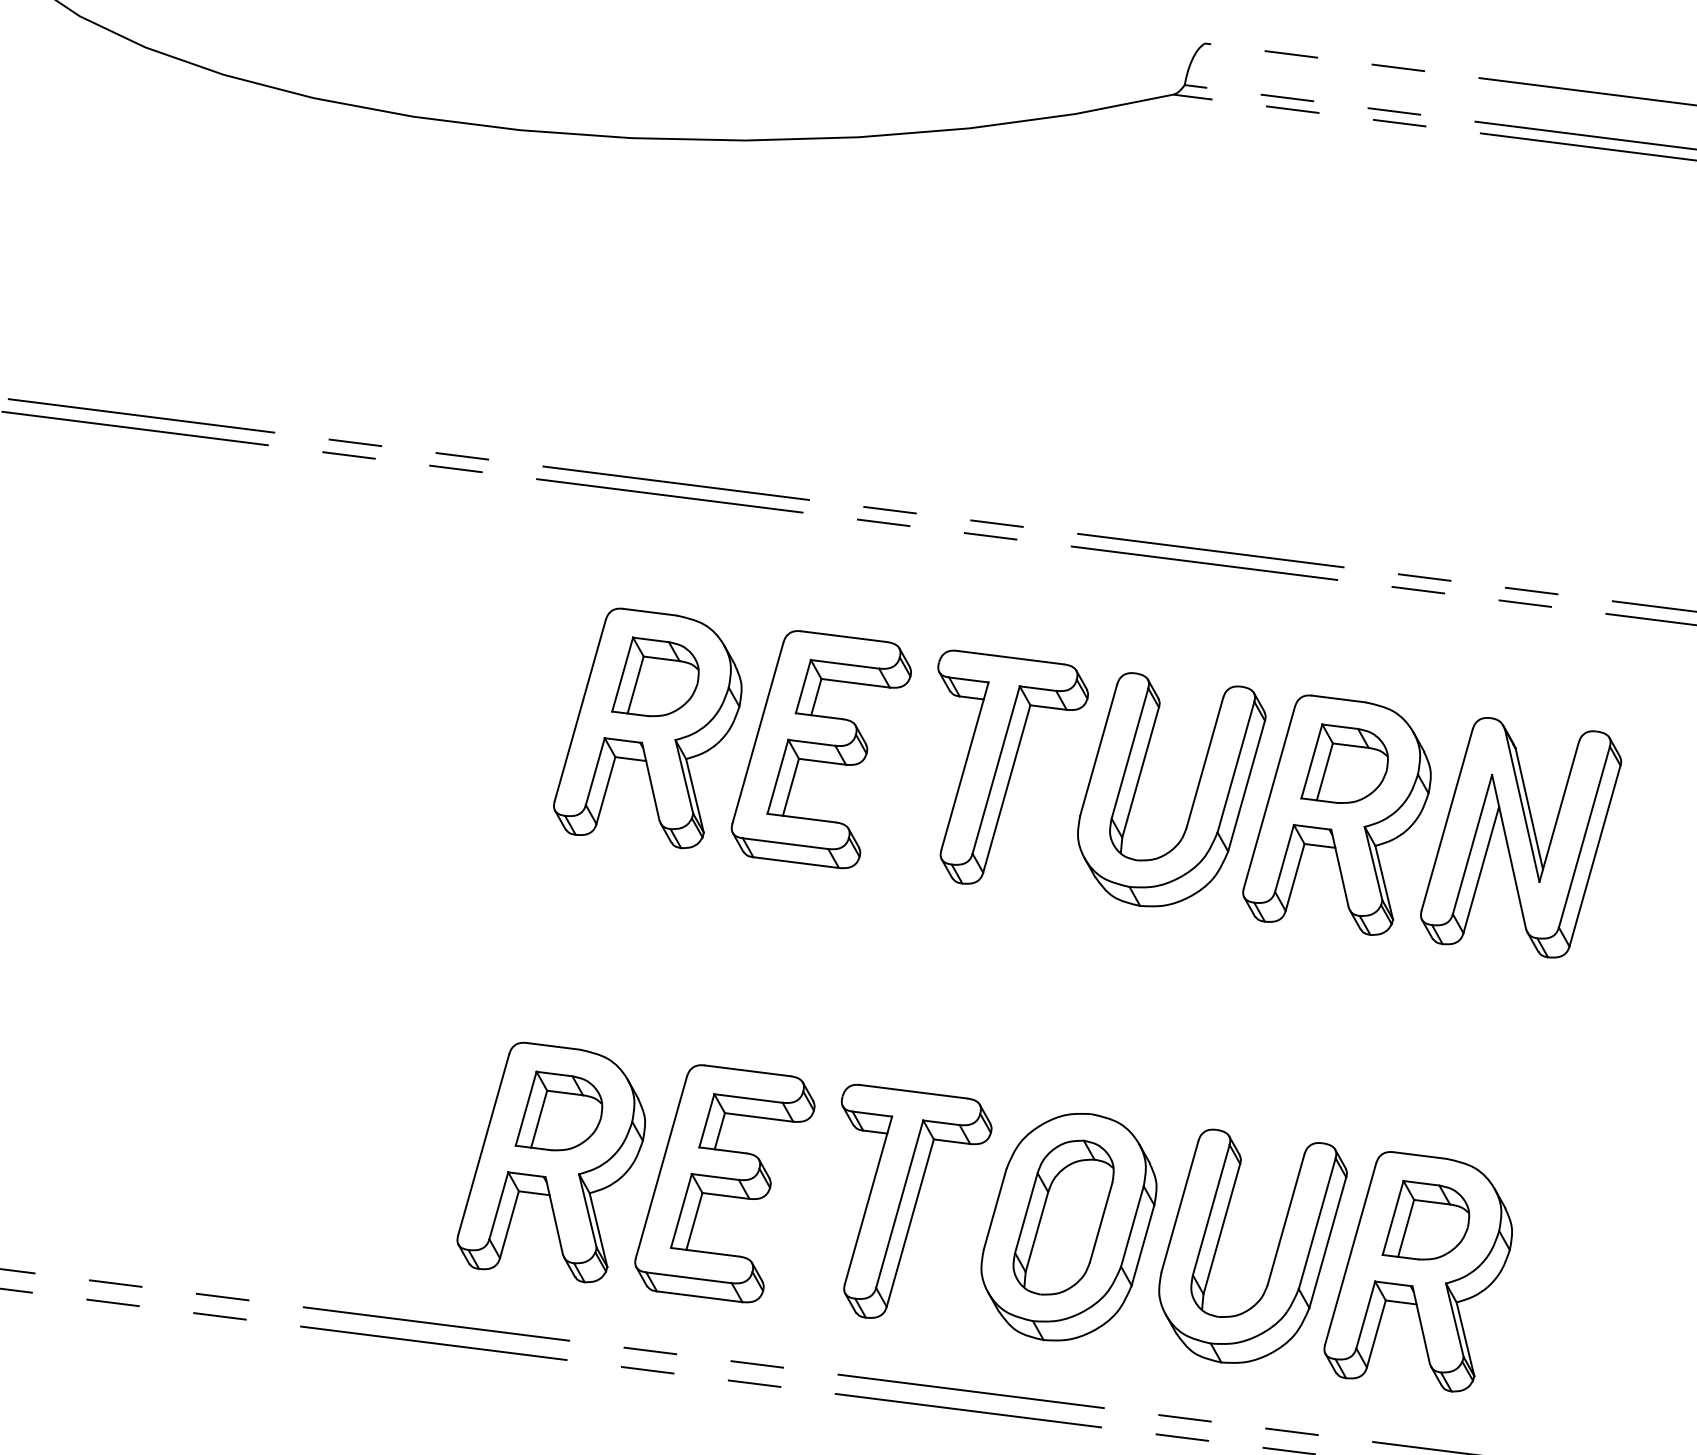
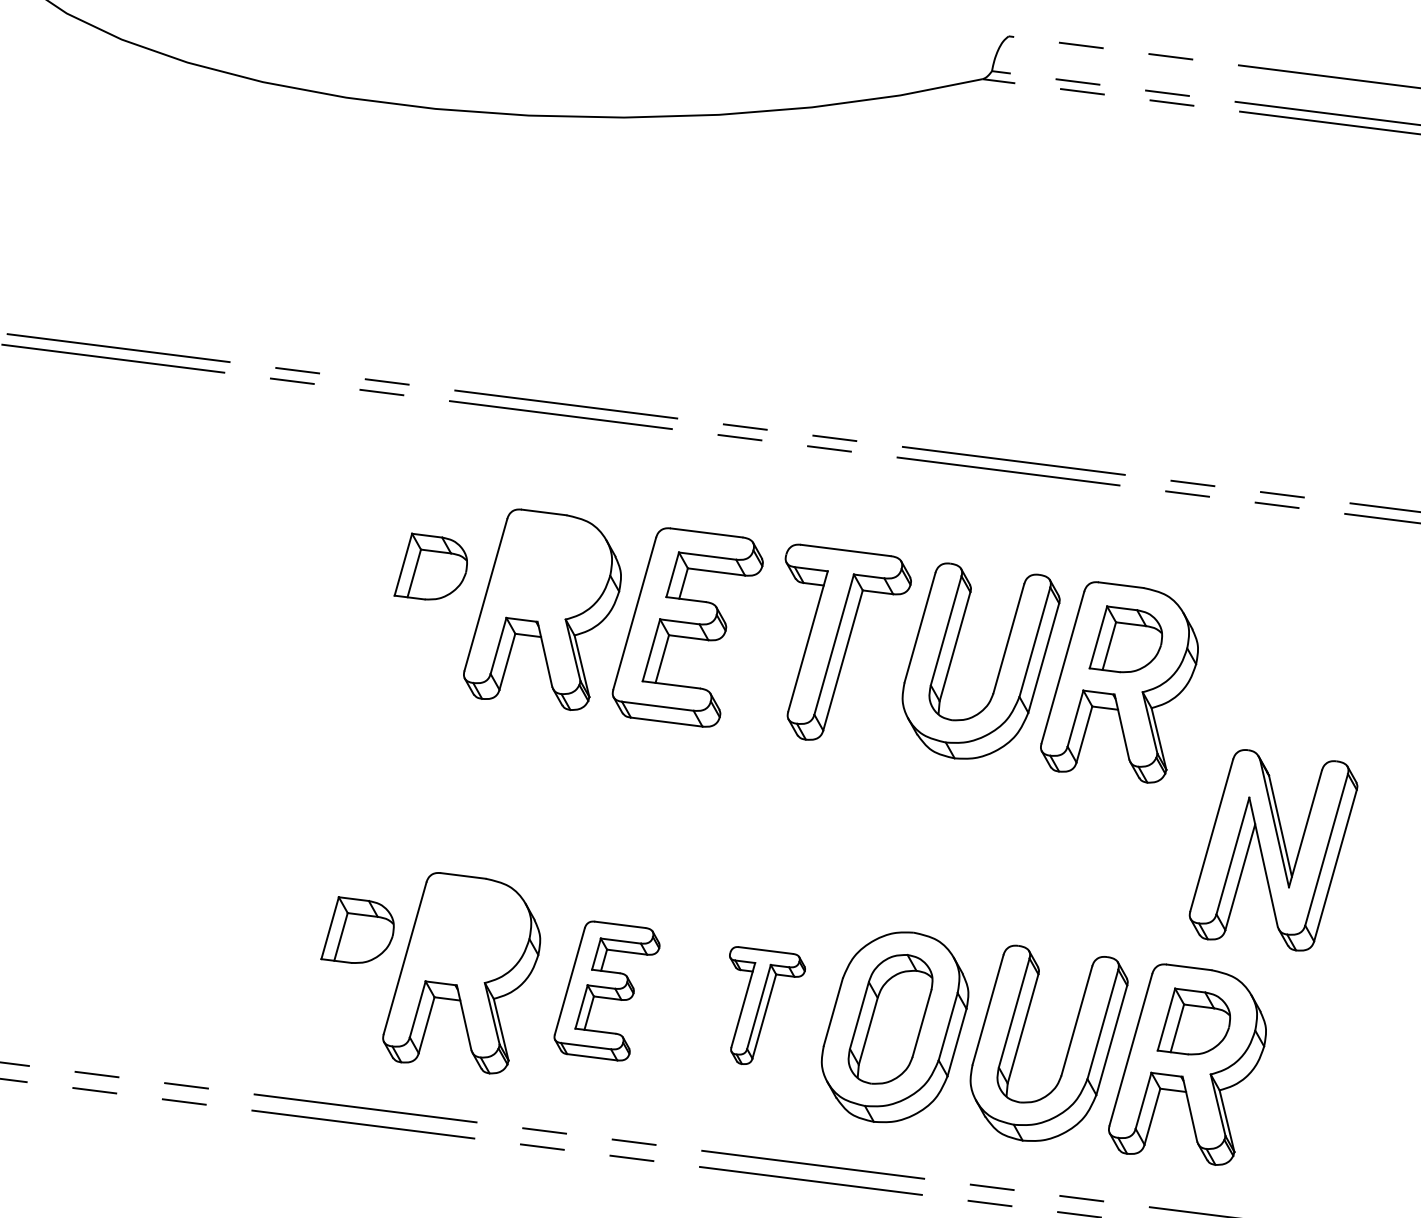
part: (655, 676) -> (430, 566), moved
part: (1521, 837) -> (1273, 850), moved
part: (558, 1110) -> (357, 929), moved
part: (724, 1183) -> (606, 990), size x0.7
part: (916, 1200) -> (767, 1004), size x0.6

